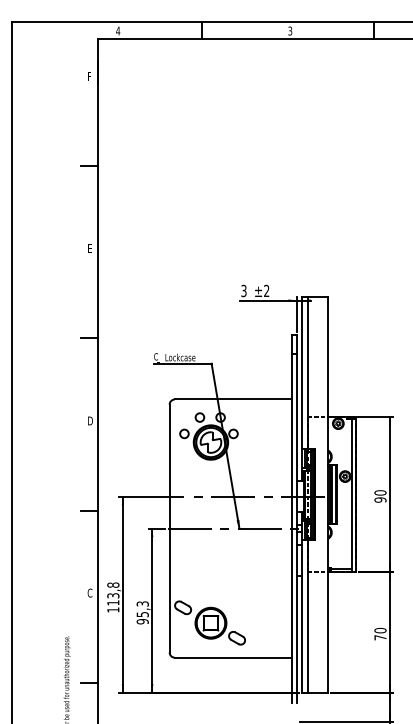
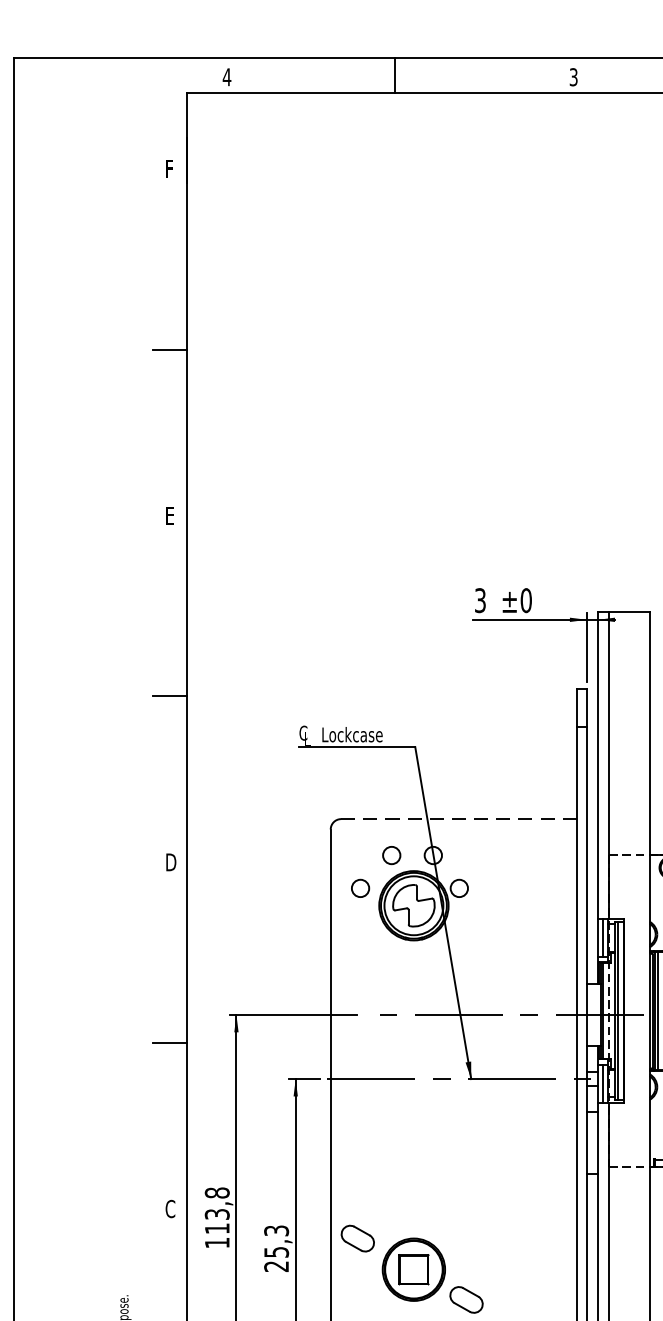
text: (266, 291) -> (525, 601), ±2 -> ±0
line: (233, 399) -> (459, 819), solid -> dashed
text: (142, 621) -> (276, 1266), 95,3 -> 25,3

